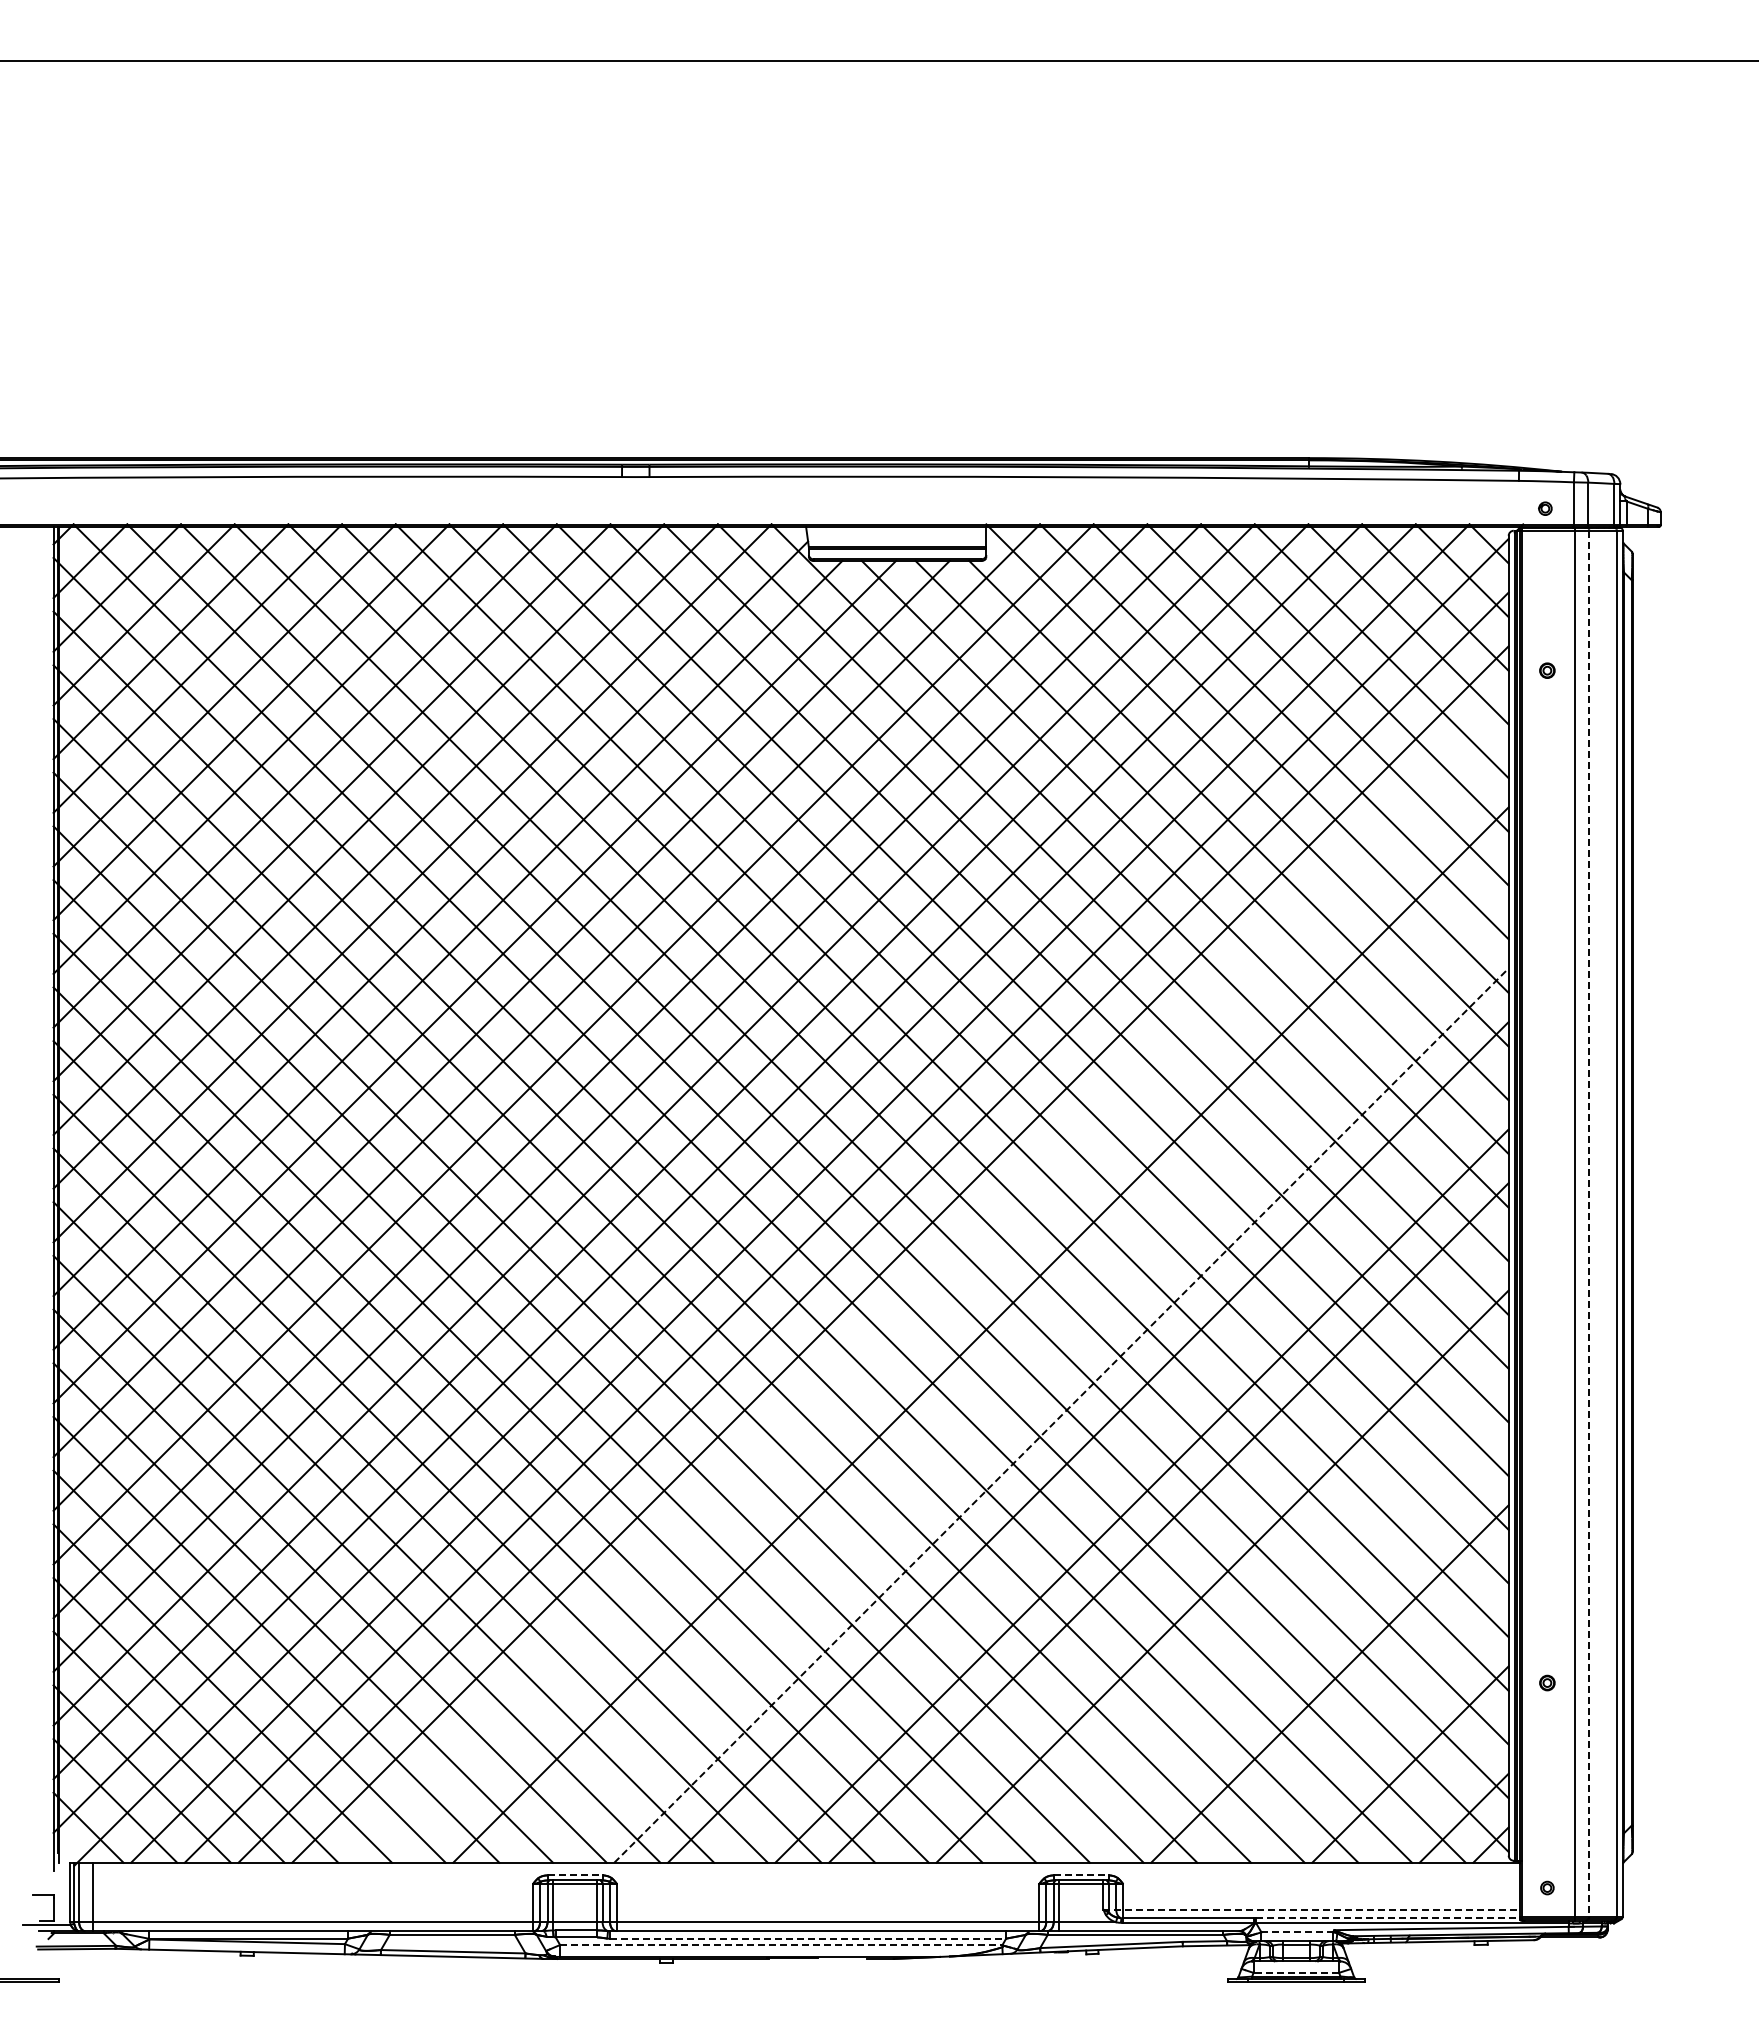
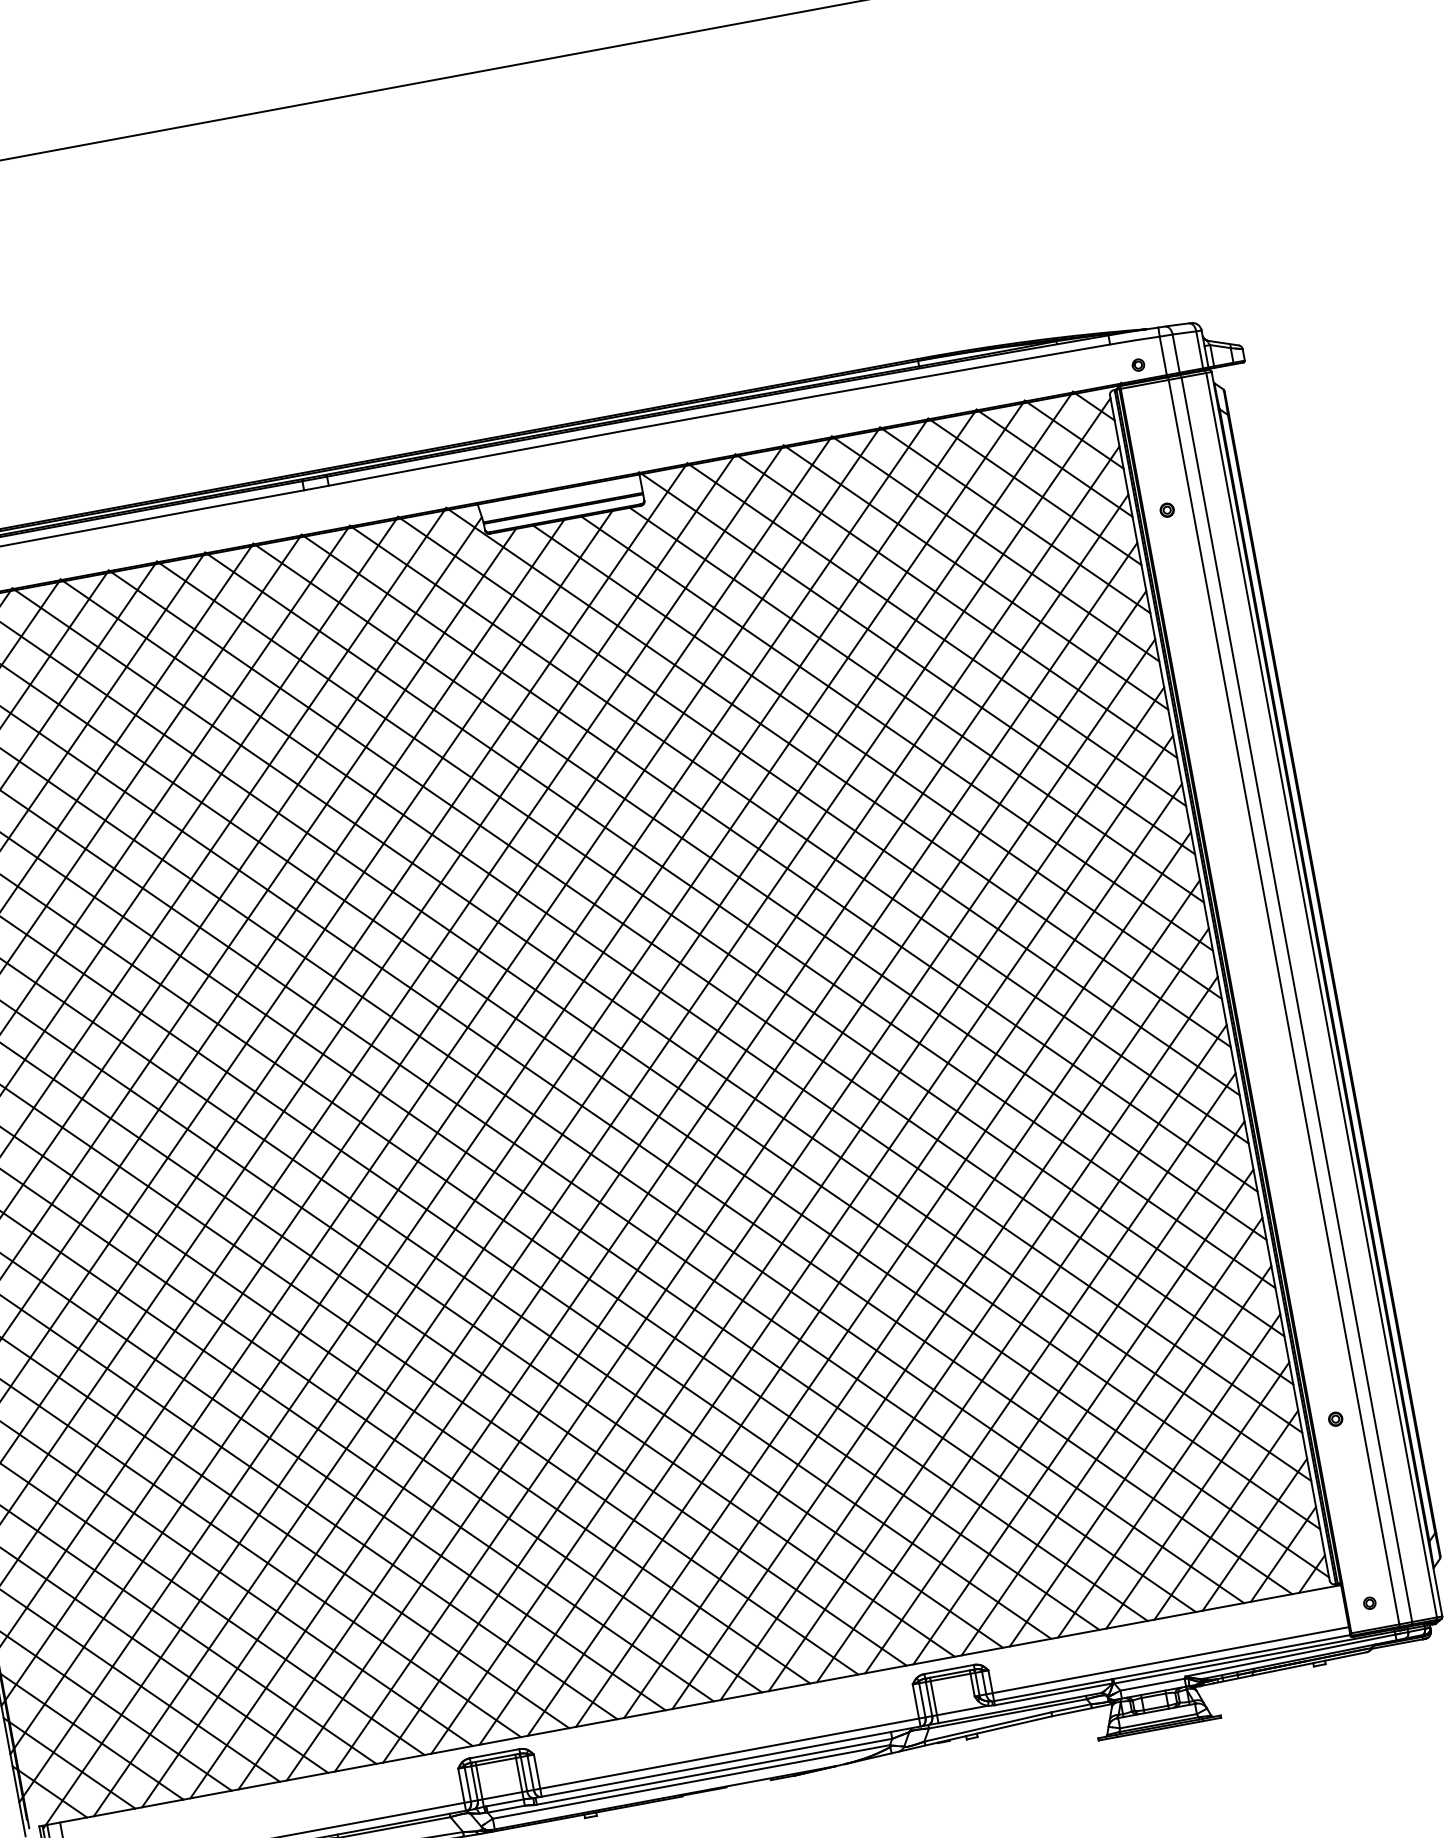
line: (1589, 1223) -> (1297, 999), dashed -> solid
line: (926, 1280) -> (711, 1161), added
line: (953, 1307) -> (739, 1180), added
line: (1007, 1361) -> (797, 1220), added
line: (1034, 1388) -> (826, 1240), added
line: (1061, 1415) -> (854, 1259), dashed -> solid
line: (1114, 1468) -> (911, 1298), added
line: (1195, 1549) -> (997, 1357), added
line: (1249, 1603) -> (1054, 1397), added
line: (1275, 1629) -> (1082, 1416), added
line: (1302, 1656) -> (1111, 1436), added
line: (1356, 1710) -> (1168, 1475), added
line: (1383, 1737) -> (1197, 1495), added
line: (1436, 1790) -> (1254, 1534), added
line: (575, 1875) -> (495, 1753), dashed -> solid
line: (1081, 1875) -> (949, 1669), dashed -> solid
line: (1312, 1909) -> (1162, 1661), dashed -> solid
line: (1388, 1918) -> (1232, 1657), dashed -> solid
line: (1297, 1932) -> (1152, 1684), dashed -> solid
line: (808, 1938) -> (714, 1771), dashed -> solid
line: (781, 1945) -> (691, 1782), dashed -> solid
line: (1296, 1972) -> (1158, 1720), dashed -> solid

